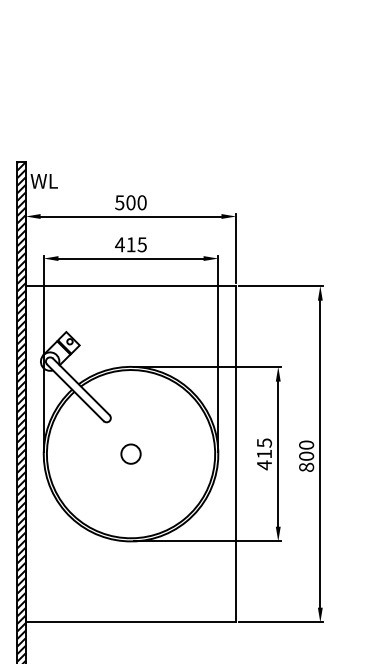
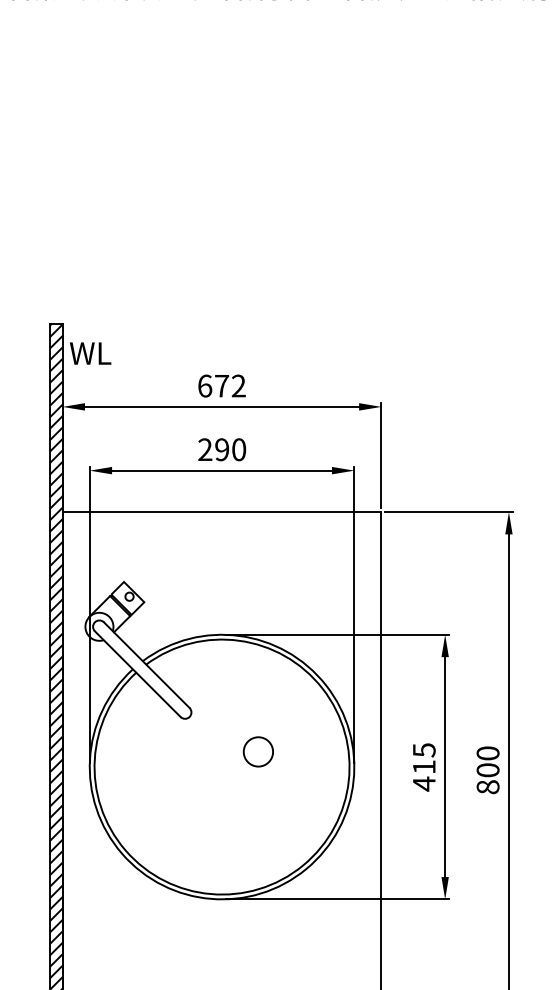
text: (130, 202) -> (221, 385), 500 -> 672
text: (130, 244) -> (221, 449), 415 -> 290
circle: (130, 453) -> (257, 750), moved

